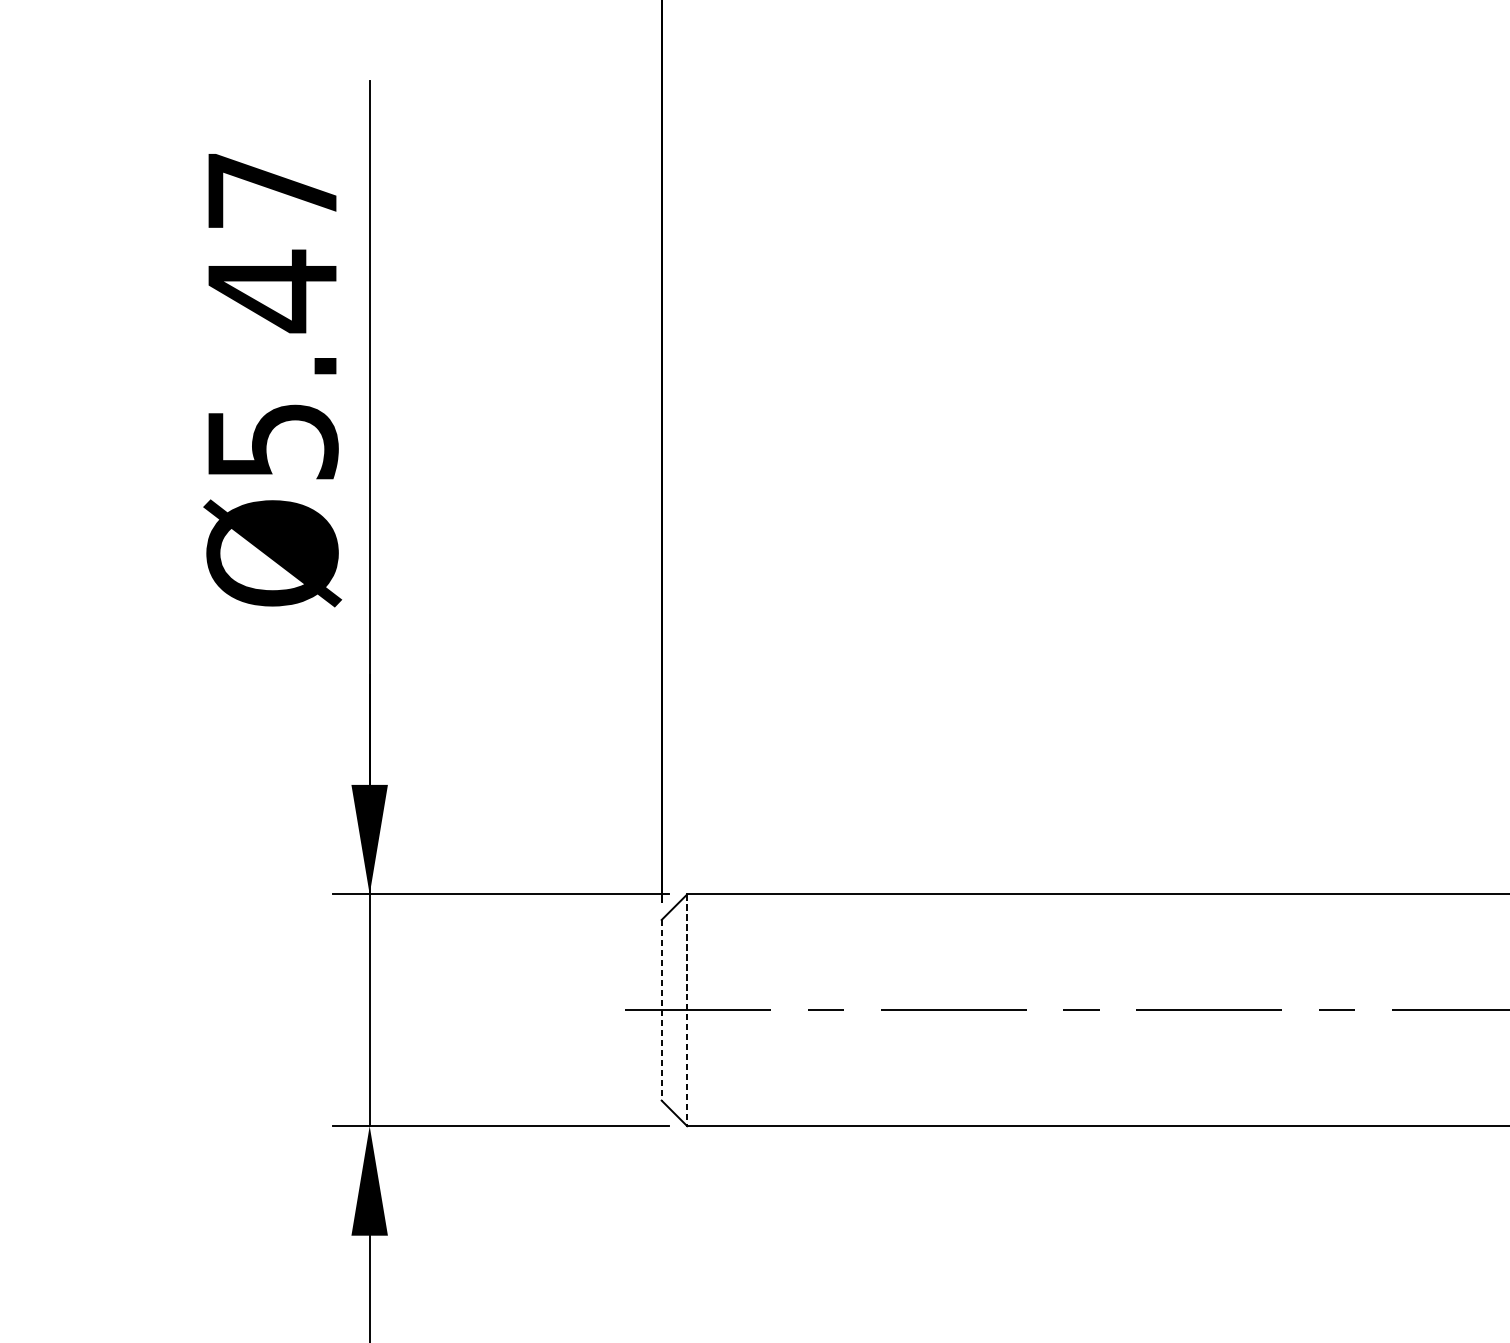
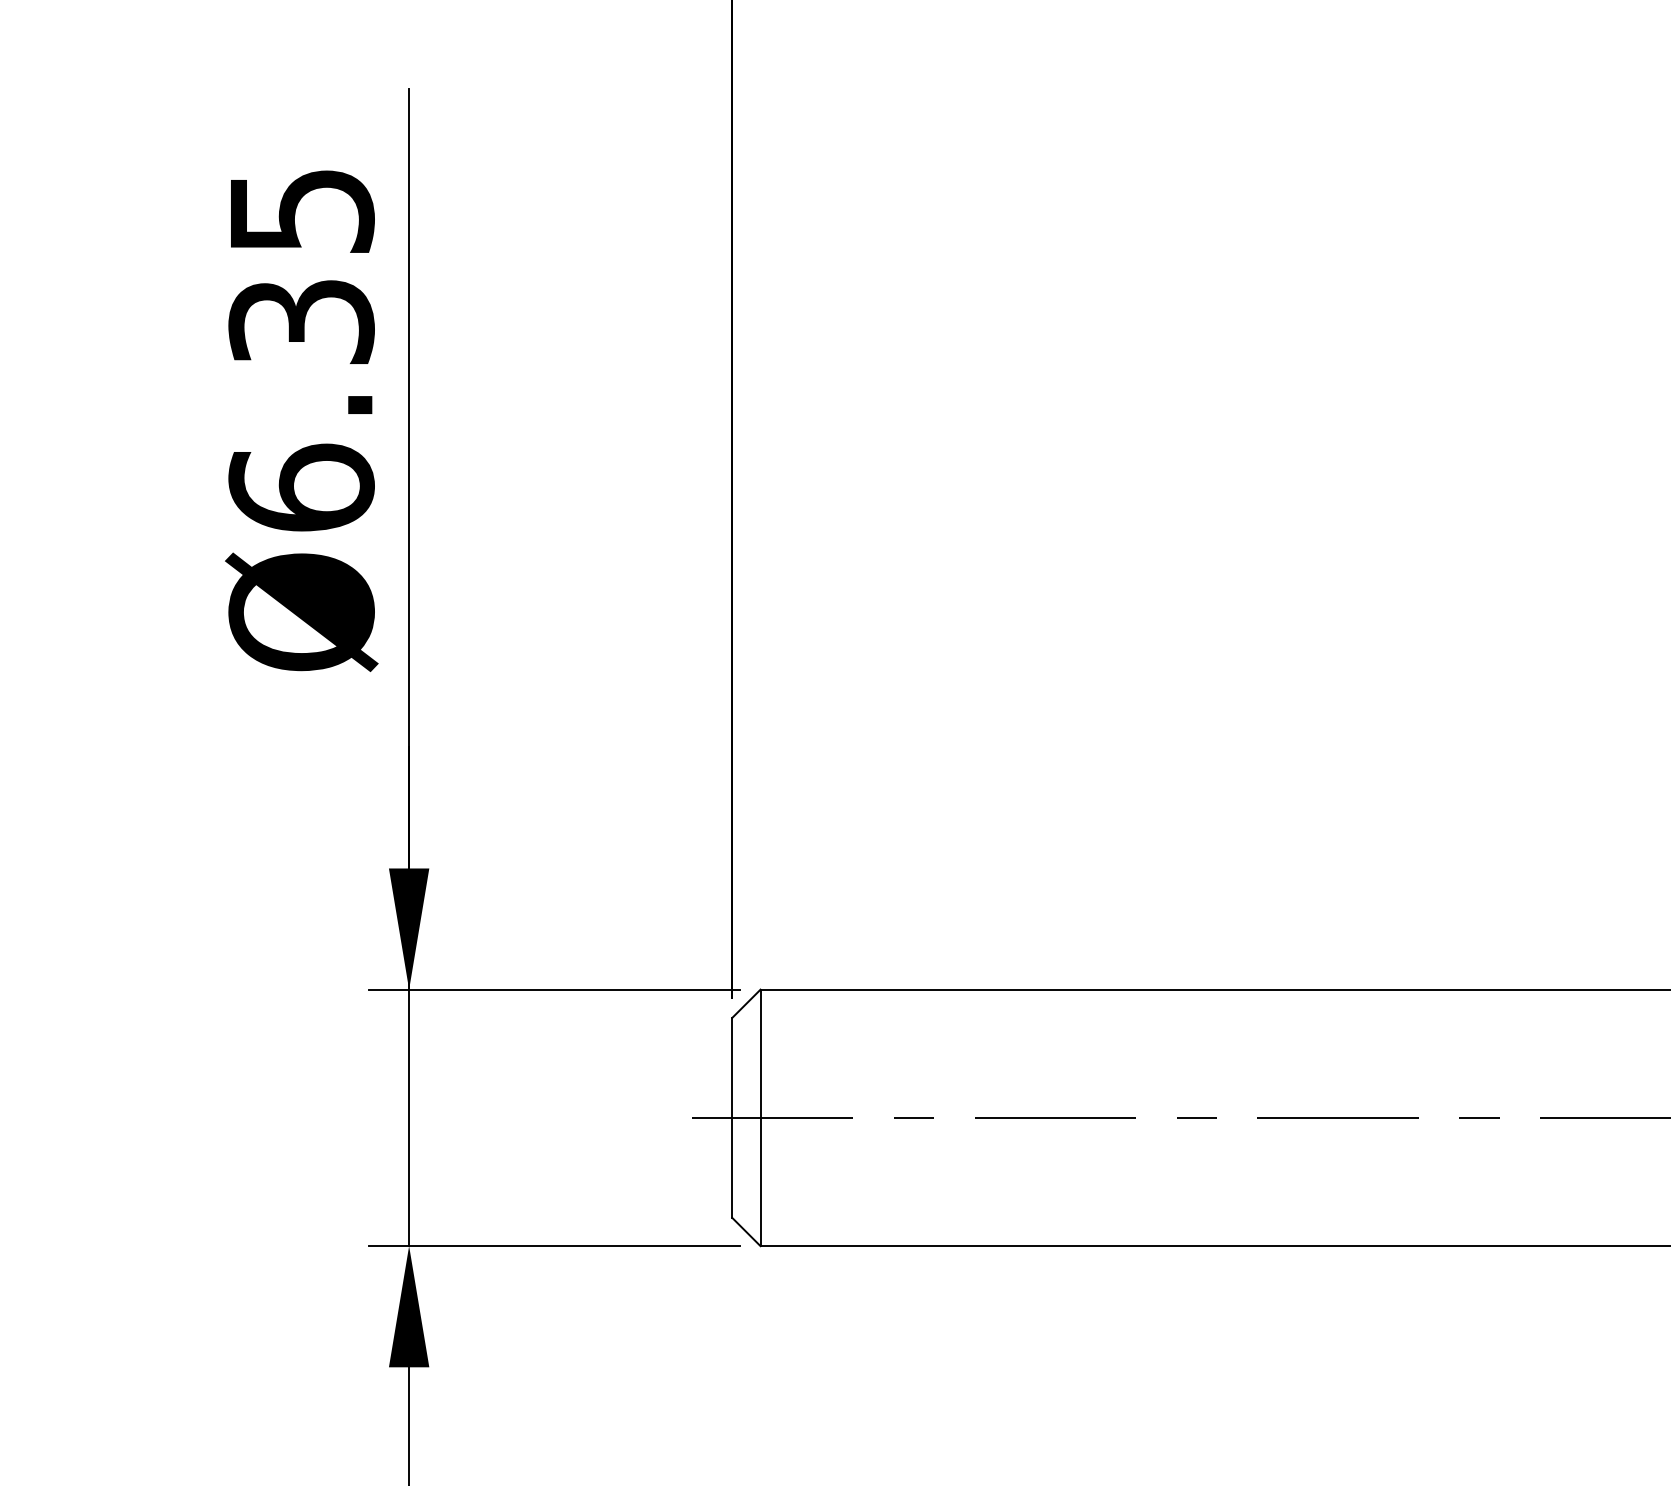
text: (272, 316) -> (301, 350), Ø5.47 -> Ø6.35
line: (661, 1009) -> (732, 1117), dashed -> solid
line: (687, 1010) -> (760, 1118), dashed -> solid

